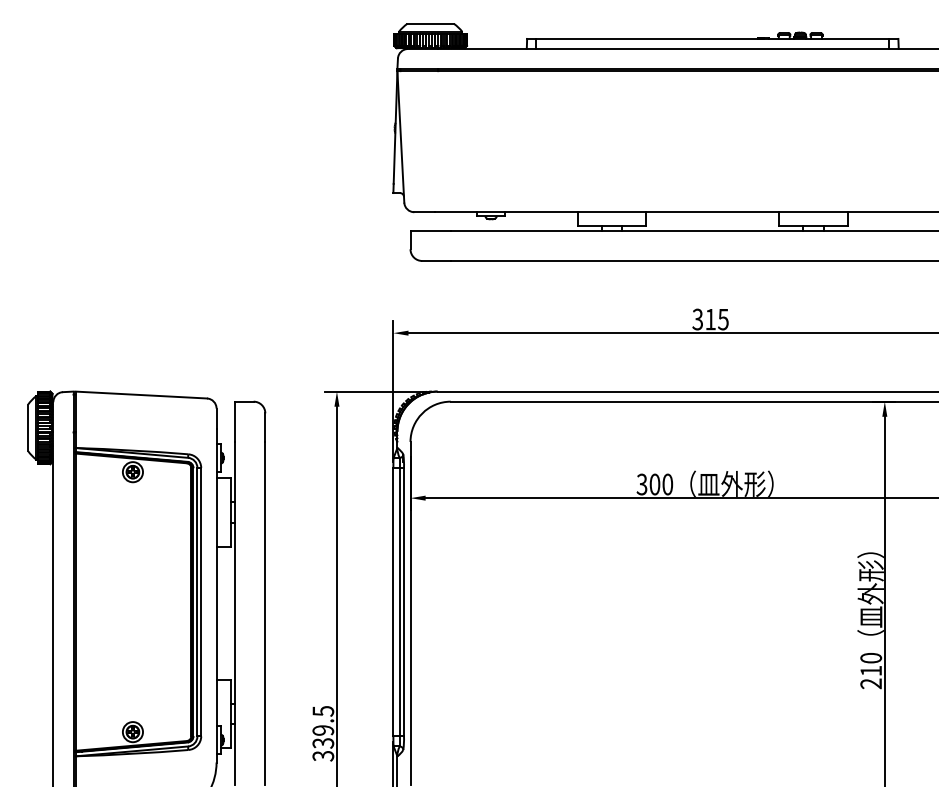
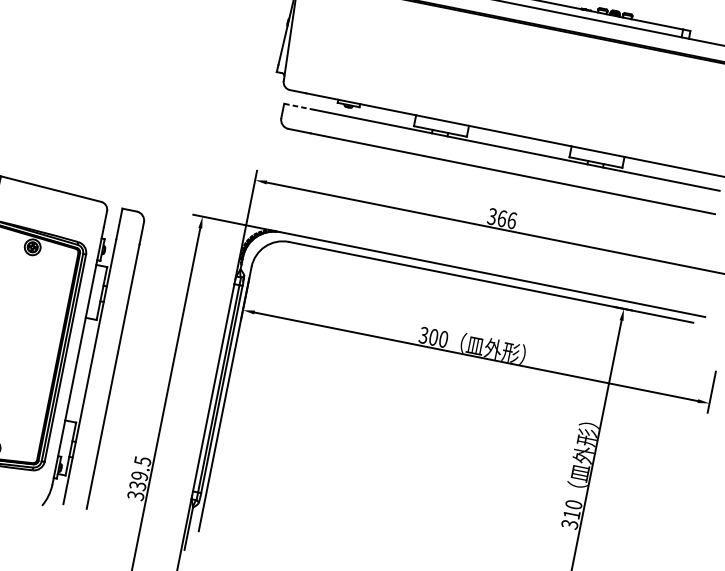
line: (431, 230) -> (300, 106), solid -> dashed
text: (716, 319) -> (506, 219), 315 -> 366
text: (871, 683) -> (570, 524), 210 -> 310

